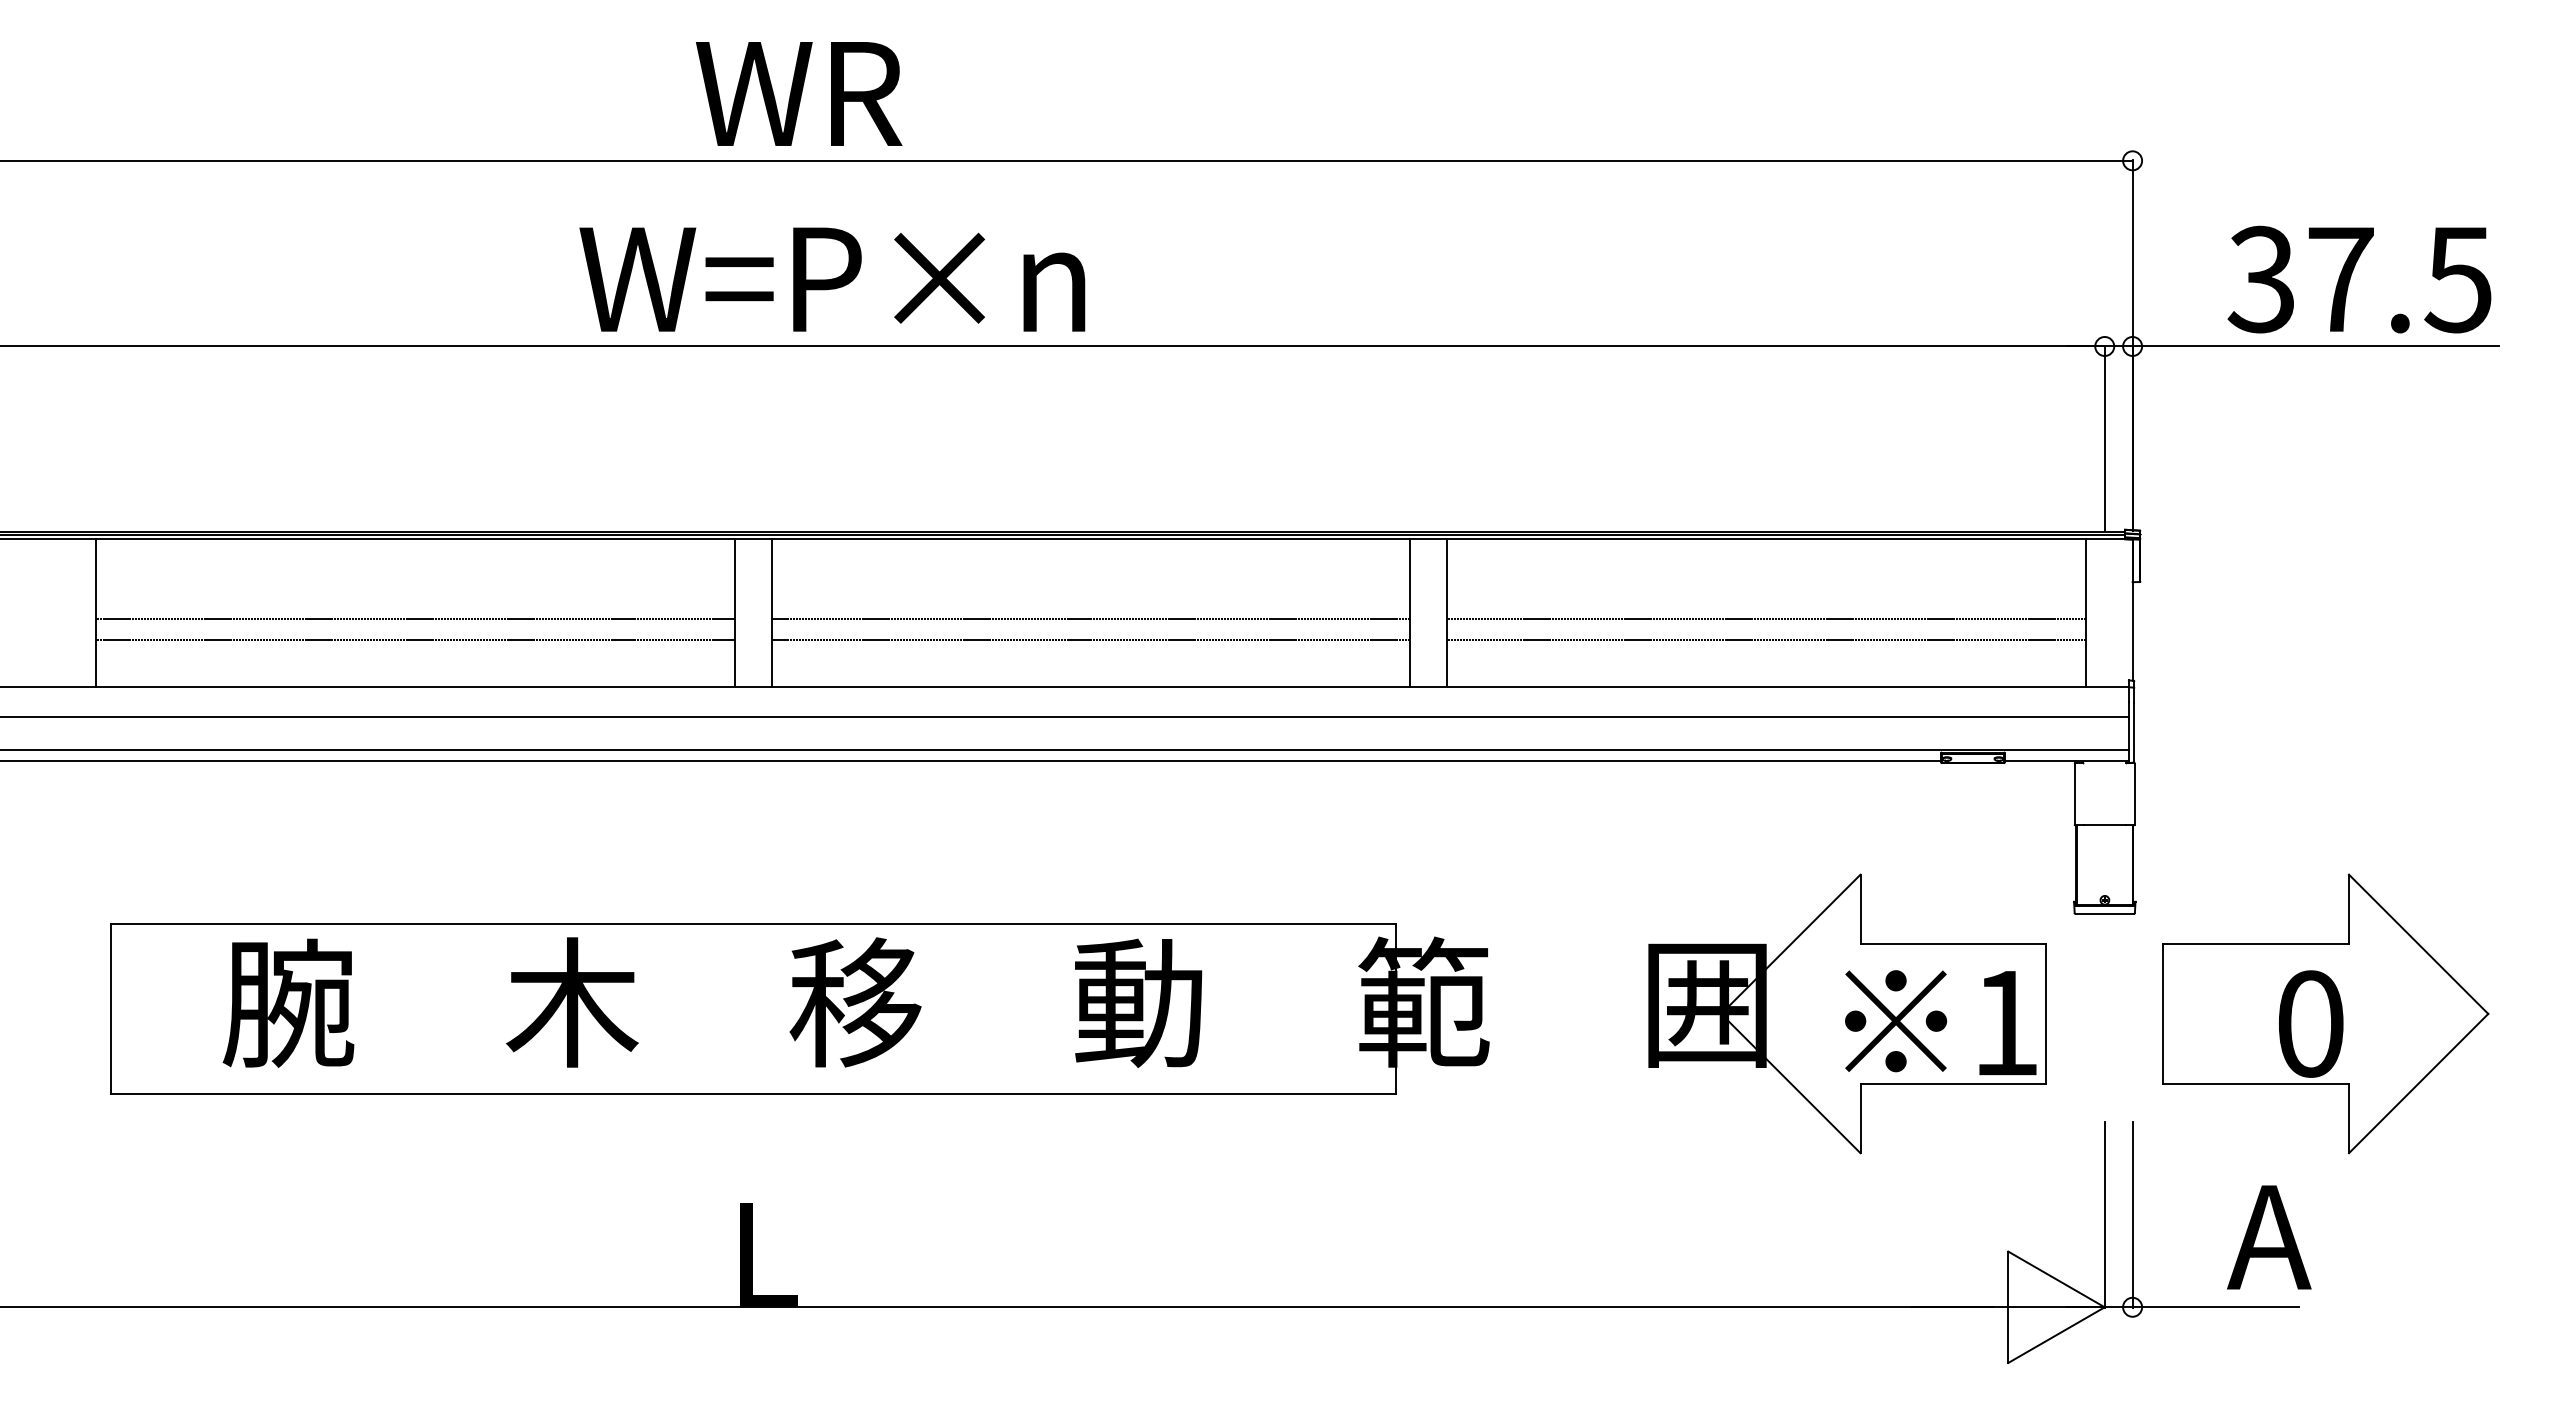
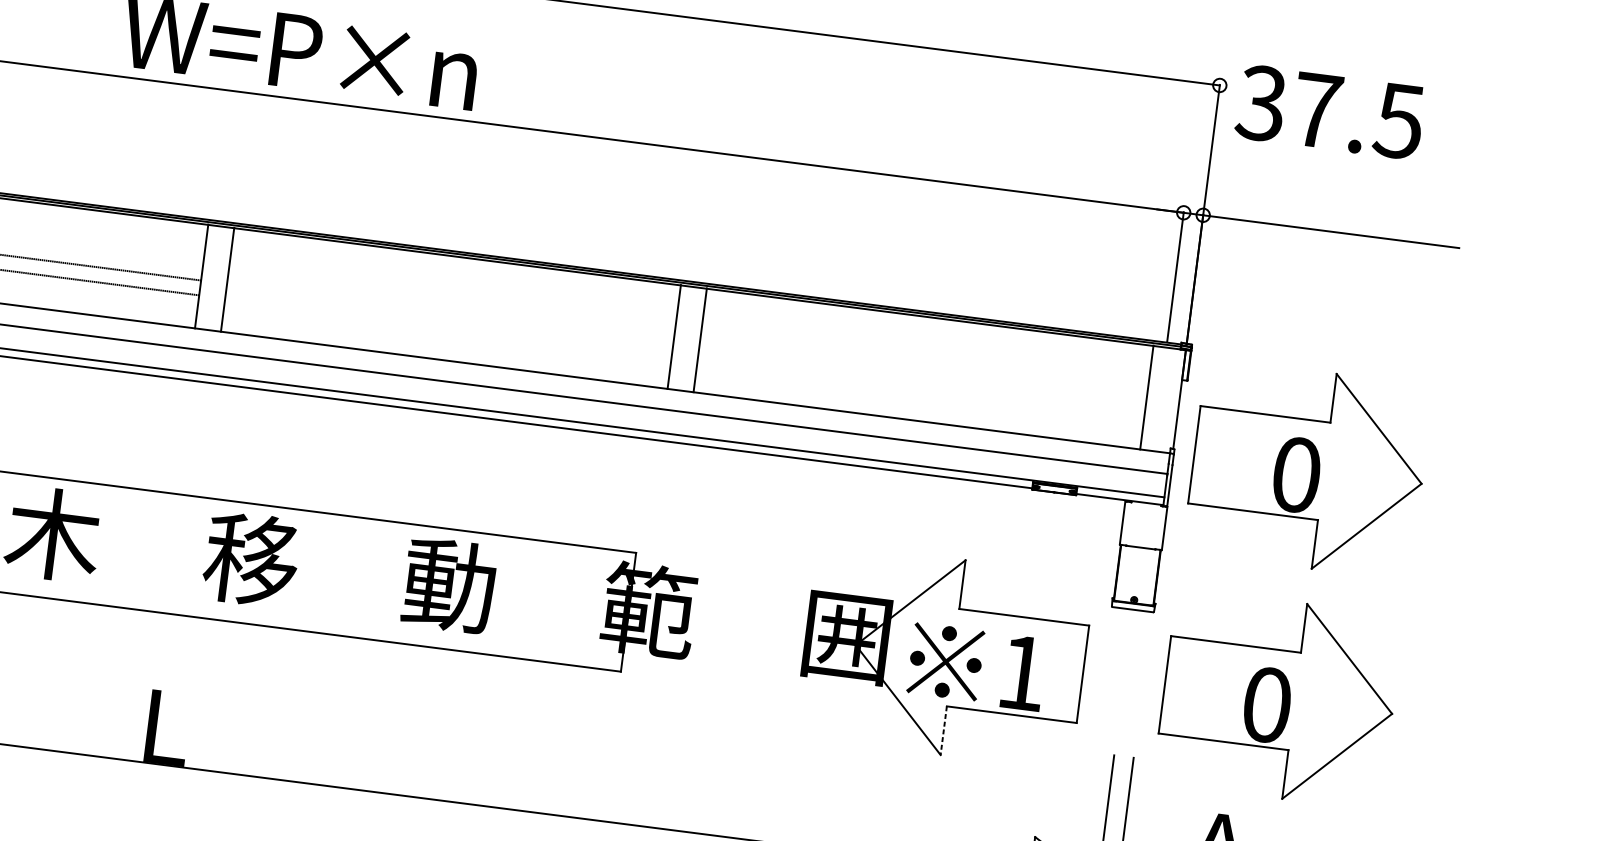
text: (2359, 279) -> (1330, 112), moved
line: (1090, 618) -> (450, 312), removed
line: (1766, 618) -> (922, 372), removed
line: (1090, 640) -> (448, 327), removed
line: (1766, 640) -> (920, 388), removed
part: (2325, 684) -> (1307, 468), added
text: (1940, 1022) -> (976, 666), moved
line: (1860, 1118) -> (943, 730), solid -> dashed

